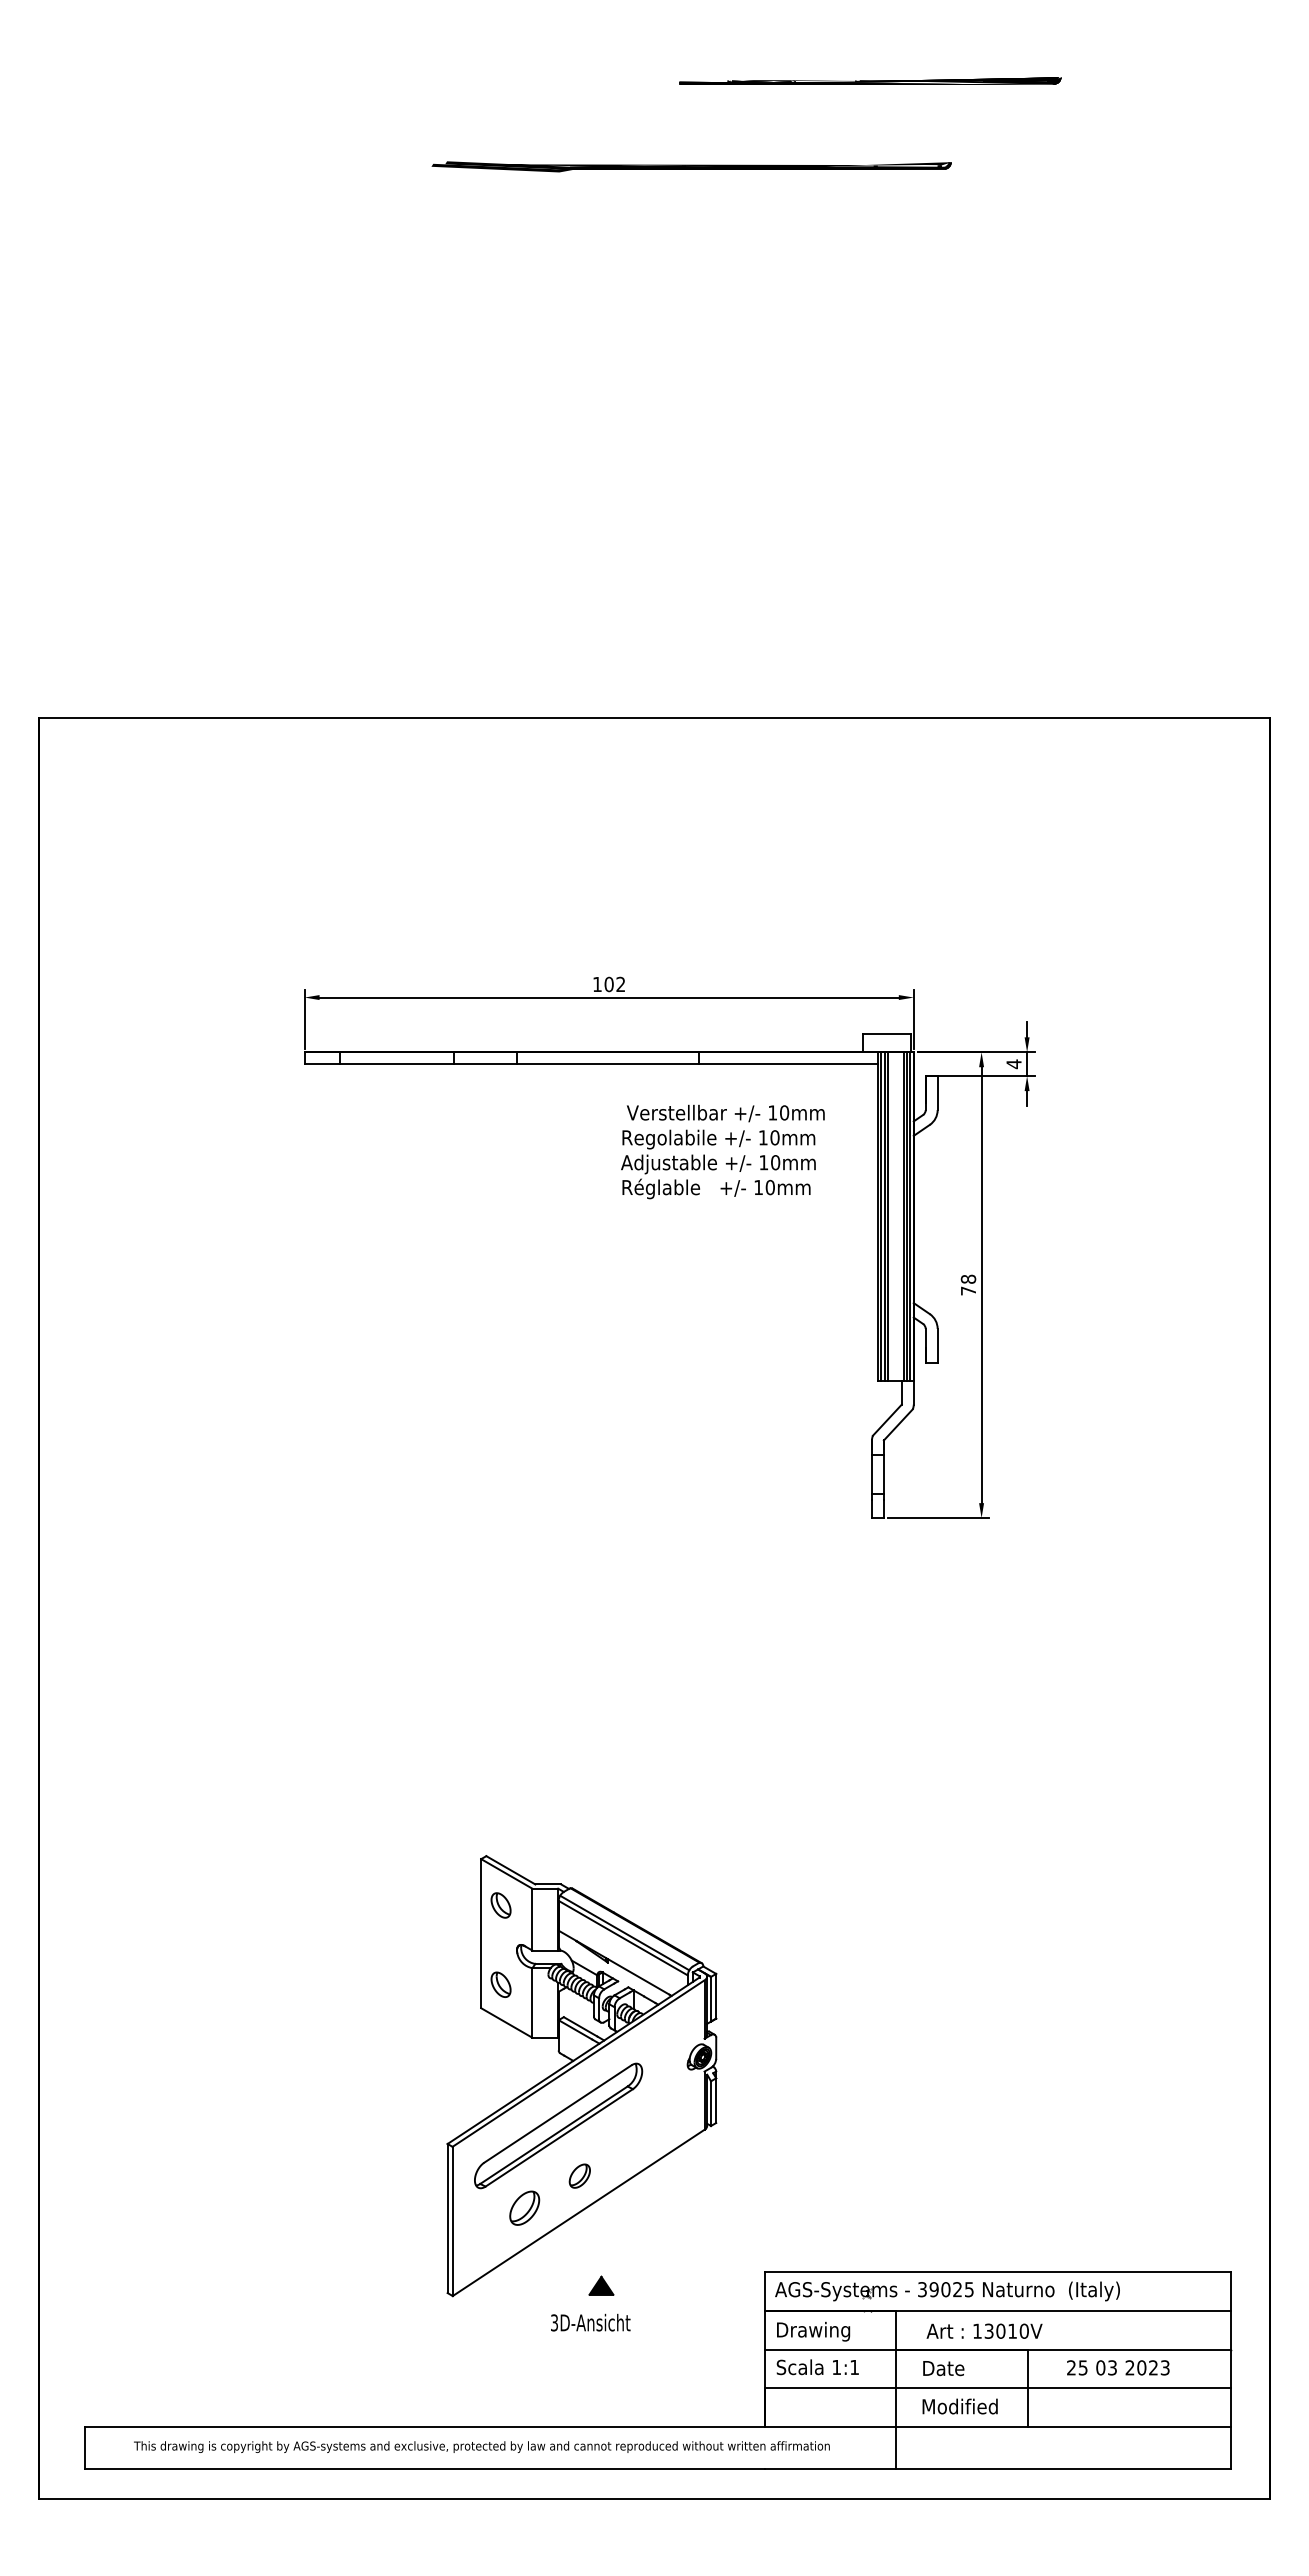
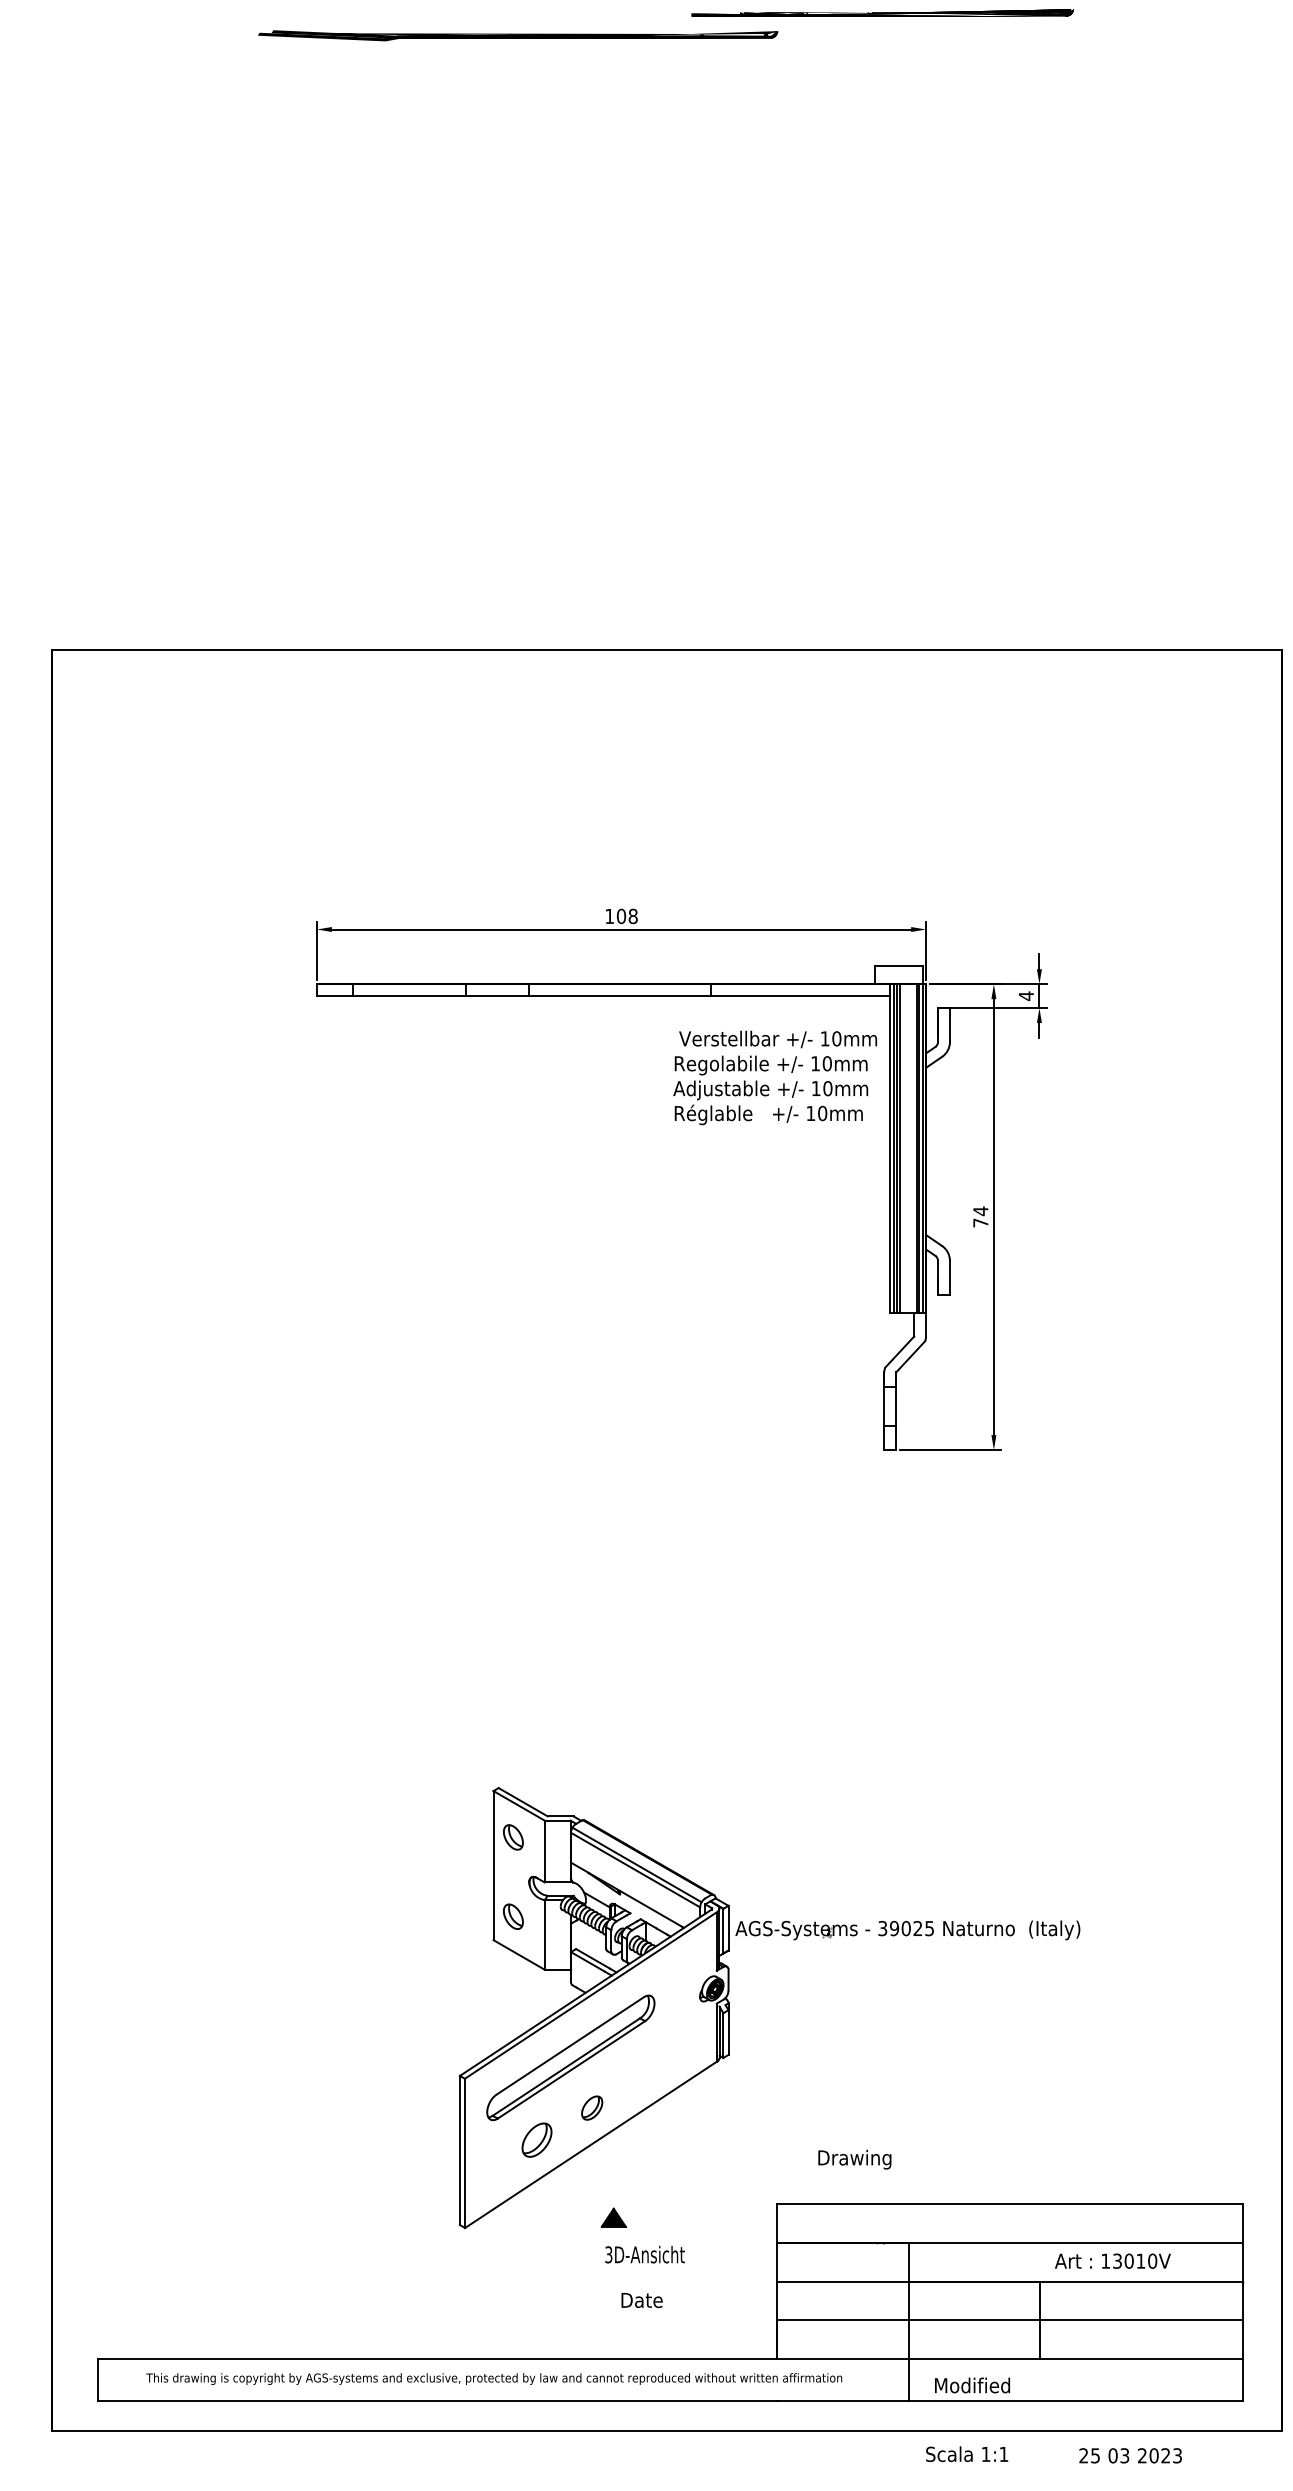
part: (691, 166) -> (517, 35), moved
text: (620, 984) -> (632, 916), 102 -> 108
text: (722, 1151) -> (774, 1077), moved
text: (968, 1279) -> (980, 1211), 78 -> 74
part: (947, 2291) -> (907, 1930), moved
text: (590, 2322) -> (644, 2254), moved
text: (984, 2330) -> (1112, 2260), moved
text: (813, 2331) -> (854, 2159), moved
text: (817, 2367) -> (966, 2454), moved
text: (1118, 2367) -> (1130, 2455), moved
text: (943, 2368) -> (641, 2300), moved
text: (959, 2406) -> (971, 2385), moved

